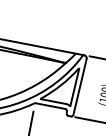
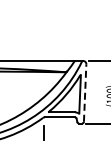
line: (80, 87) -> (85, 93), solid -> dashed

